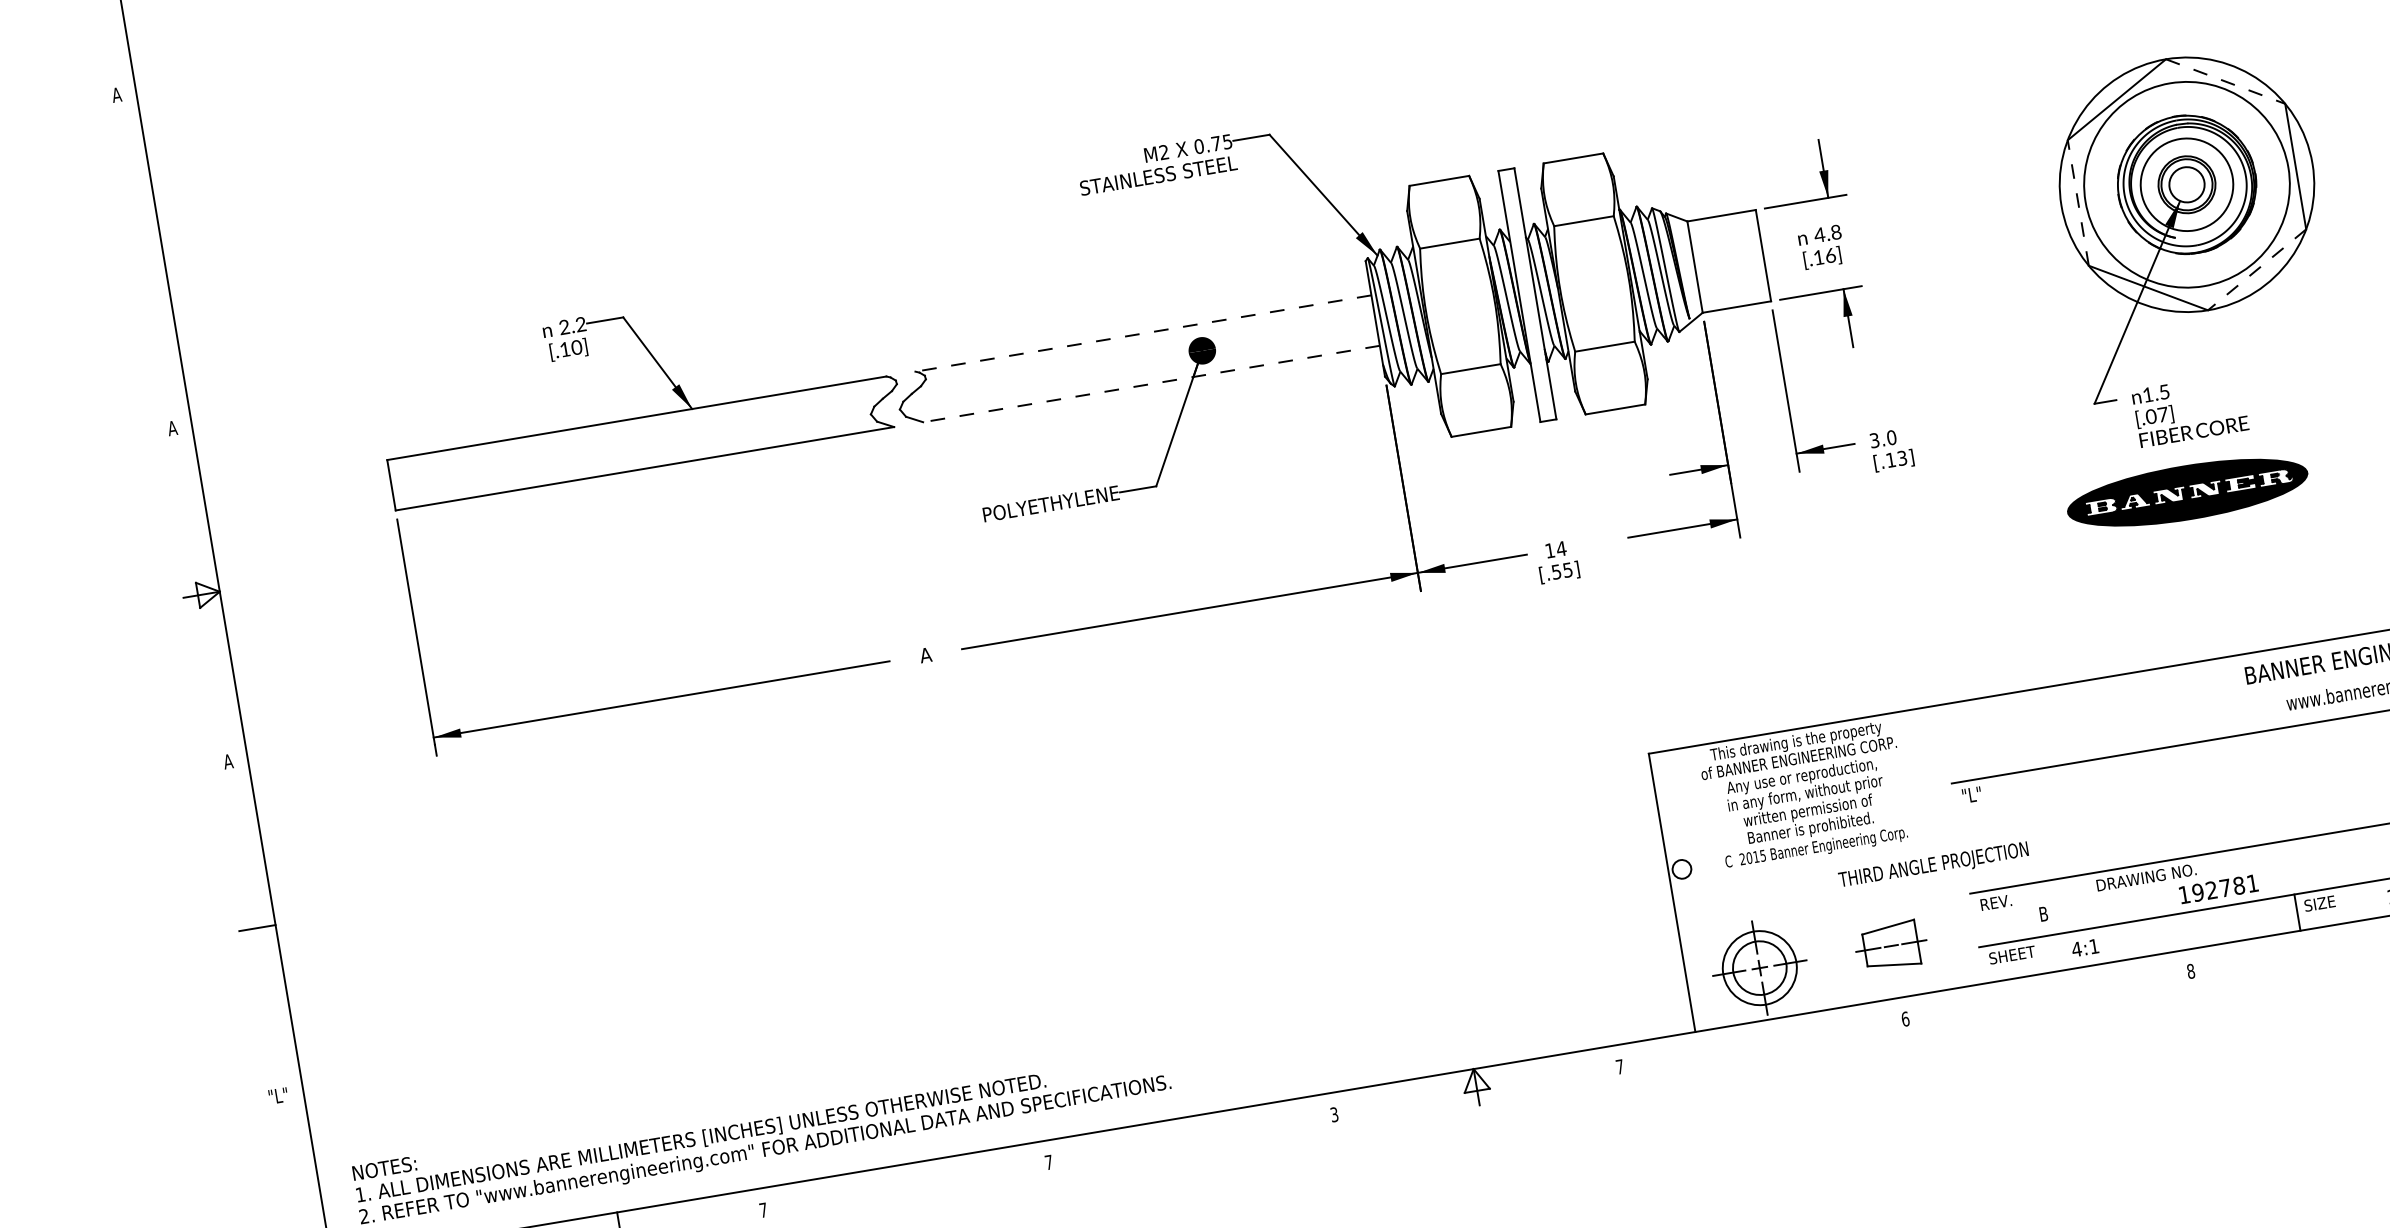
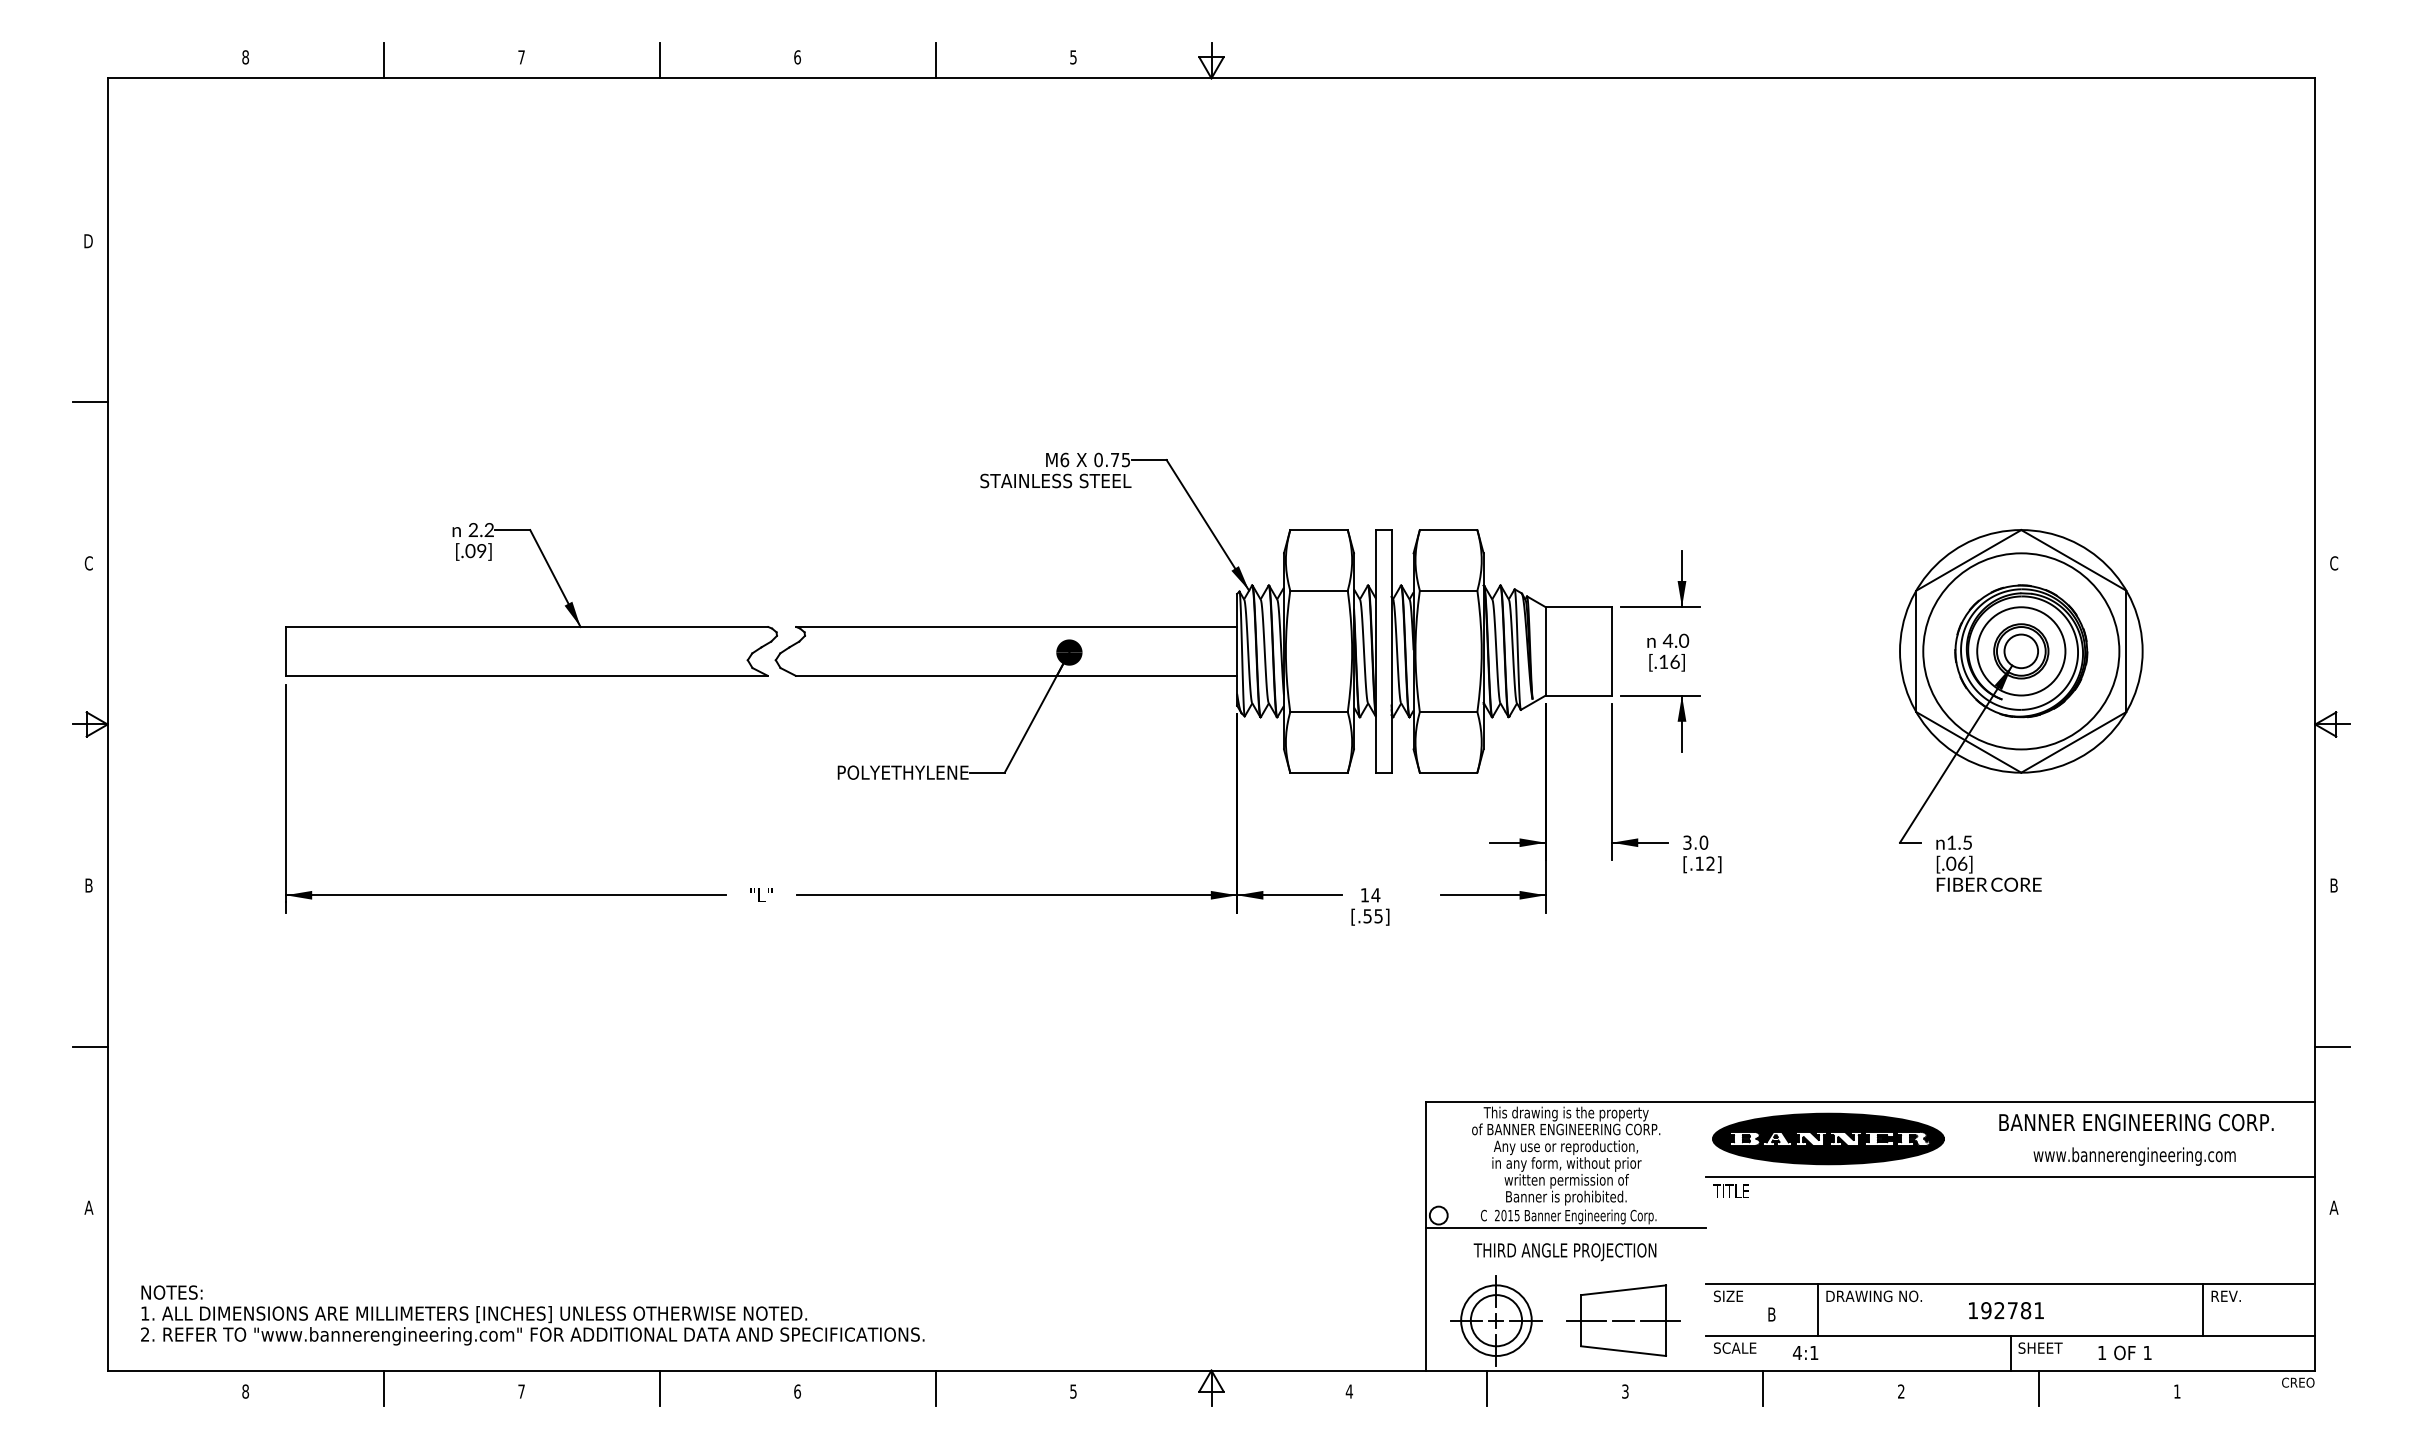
line: (2225, 81) -> (2073, 560), dashed -> solid
text: (116, 95) -> (88, 241), A -> D
text: (1163, 151) -> (1064, 459), M2 -> M6
line: (2078, 203) -> (1916, 651), dashed -> solid
text: (1836, 232) -> (1684, 641), 4.8 -> 4.0
line: (145, 261) -> (89, 402), added
line: (2256, 270) -> (2073, 742), dashed -> solid
line: (1143, 334) -> (1016, 627), dashed -> solid
text: (570, 349) -> (475, 551), [.10] -> [.09]
line: (1151, 383) -> (1016, 675), dashed -> solid
text: (2162, 414) -> (1962, 863), [.07] -> [.06]
text: (172, 428) -> (88, 563), A -> C
text: (1902, 458) -> (1710, 863), [.13] -> [.12]
part: (2187, 492) -> (1828, 1138), moved
text: (925, 655) -> (761, 895), A -> "L"
text: (227, 761) -> (88, 885), A -> B
text: (1979, 792) -> (1730, 1190), "L" -> TITLE
line: (1815, 859) -> (1565, 1227), added
text: (1933, 866) -> (1564, 1252), moved
text: (2218, 888) -> (2006, 1310), moved
line: (2091, 900) -> (1818, 1309), added
text: (2332, 900) -> (2045, 1347), SIZE -> SHEET
text: (1995, 902) -> (1728, 1296), REV. -> SIZE
line: (2333, 943) -> (2039, 1387), added
part: (1891, 945) -> (1623, 1320), size x1.67
text: (2016, 953) -> (1740, 1347), SHEET -> SCALE
text: (2191, 971) -> (1901, 1391), 8 -> 2
line: (2047, 991) -> (1763, 1387), added
text: (1905, 1019) -> (1625, 1391), 6 -> 3
line: (1762, 1038) -> (1487, 1387), added
text: (1620, 1066) -> (1349, 1391), 7 -> 4
text: (279, 1095) -> (84, 1207), "L" -> A
text: (1334, 1113) -> (1073, 1390), 3 -> 5
line: (1191, 1134) -> (935, 1387), added
text: (1048, 1162) -> (797, 1391), 7 -> 6
line: (905, 1182) -> (659, 1387), added

